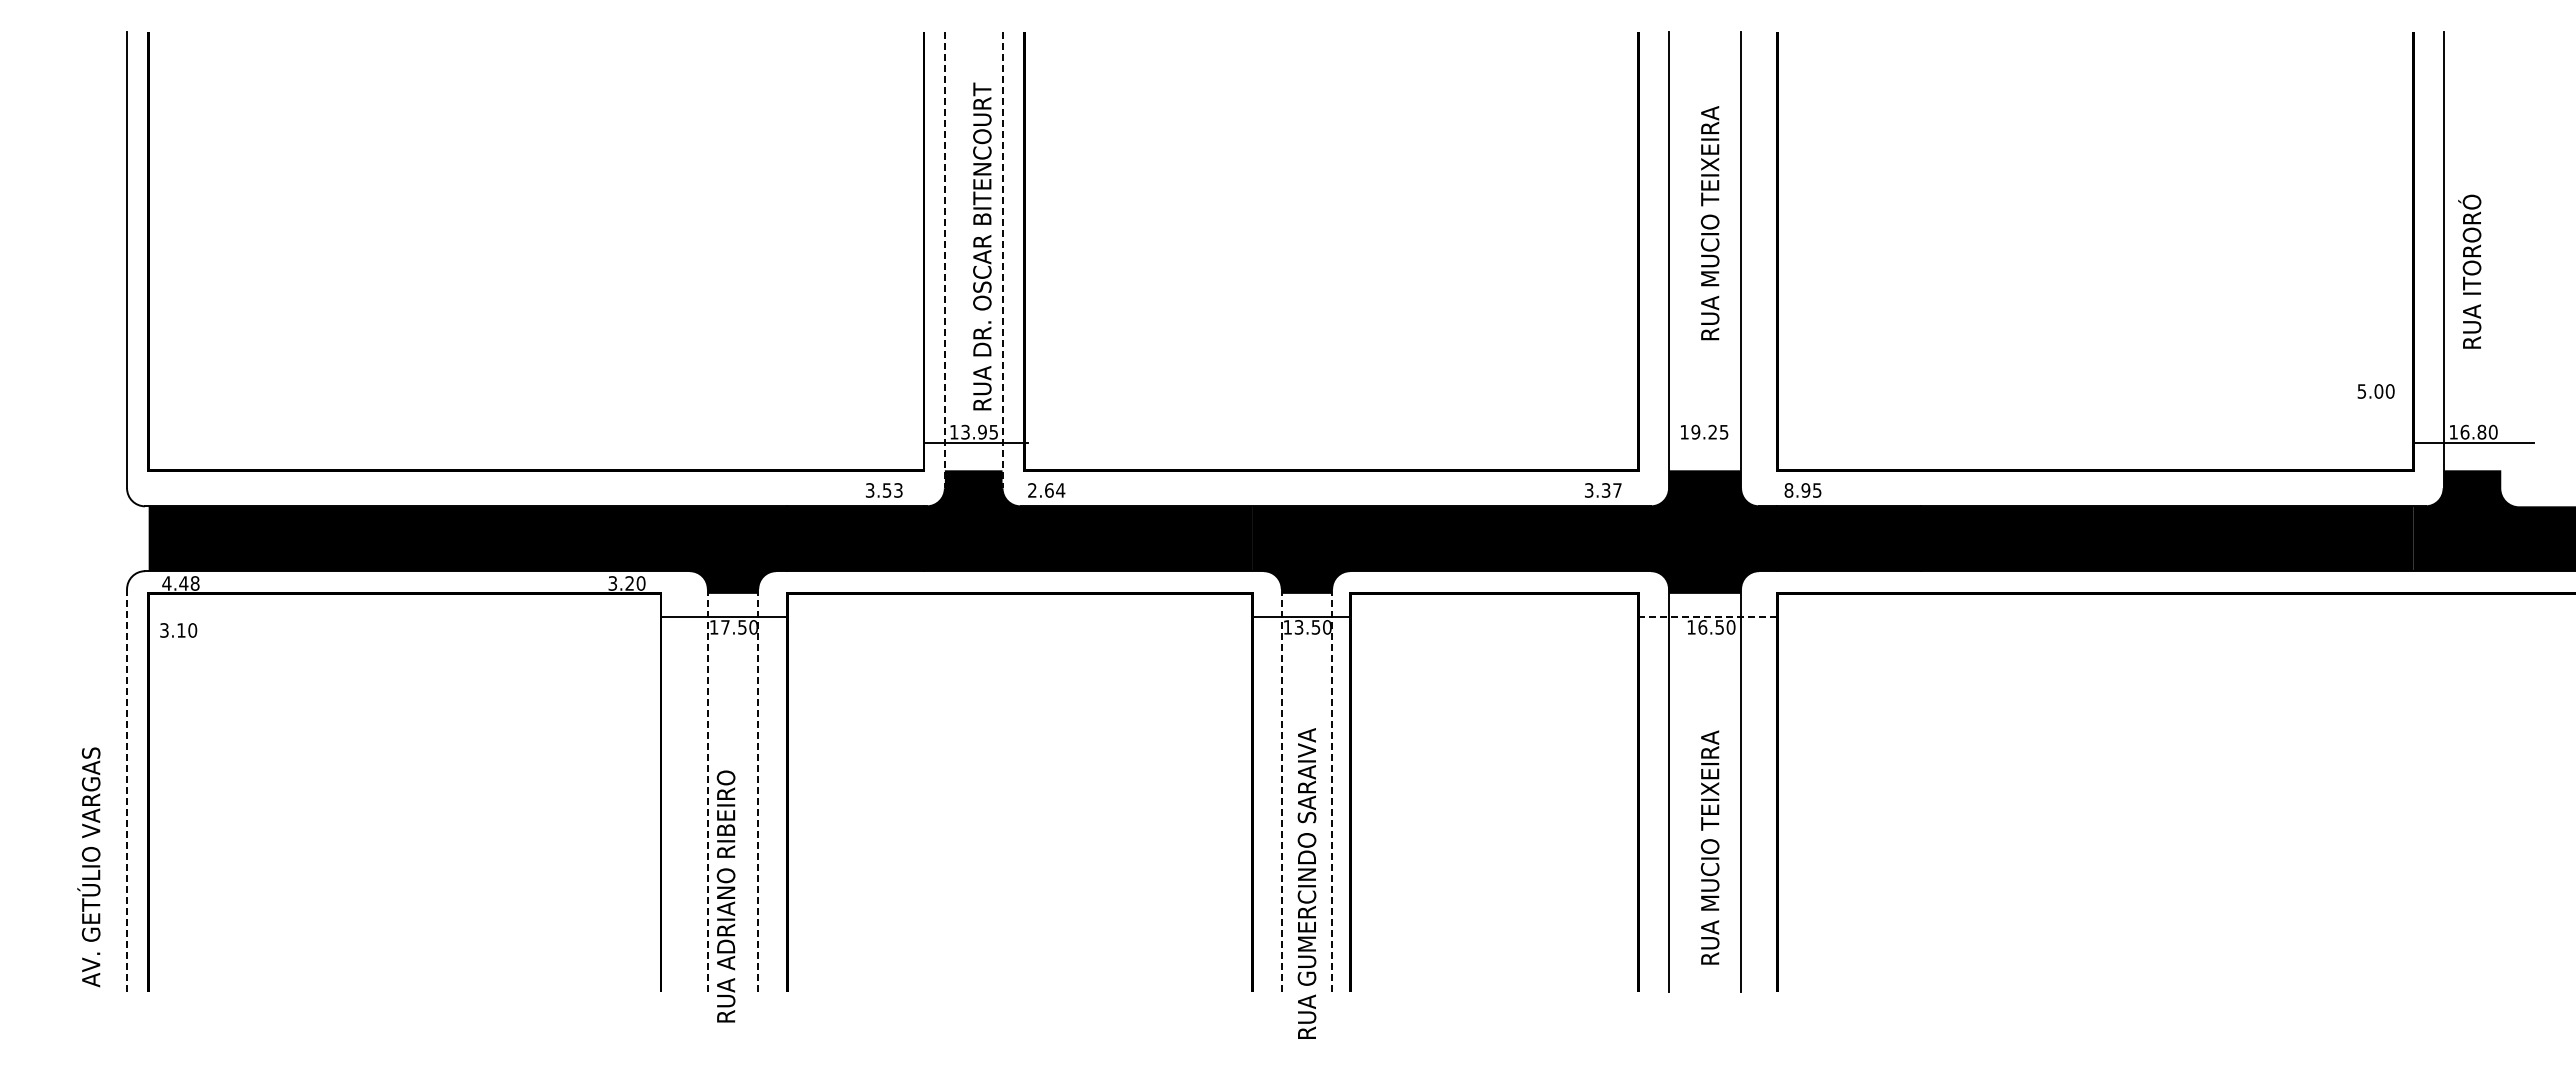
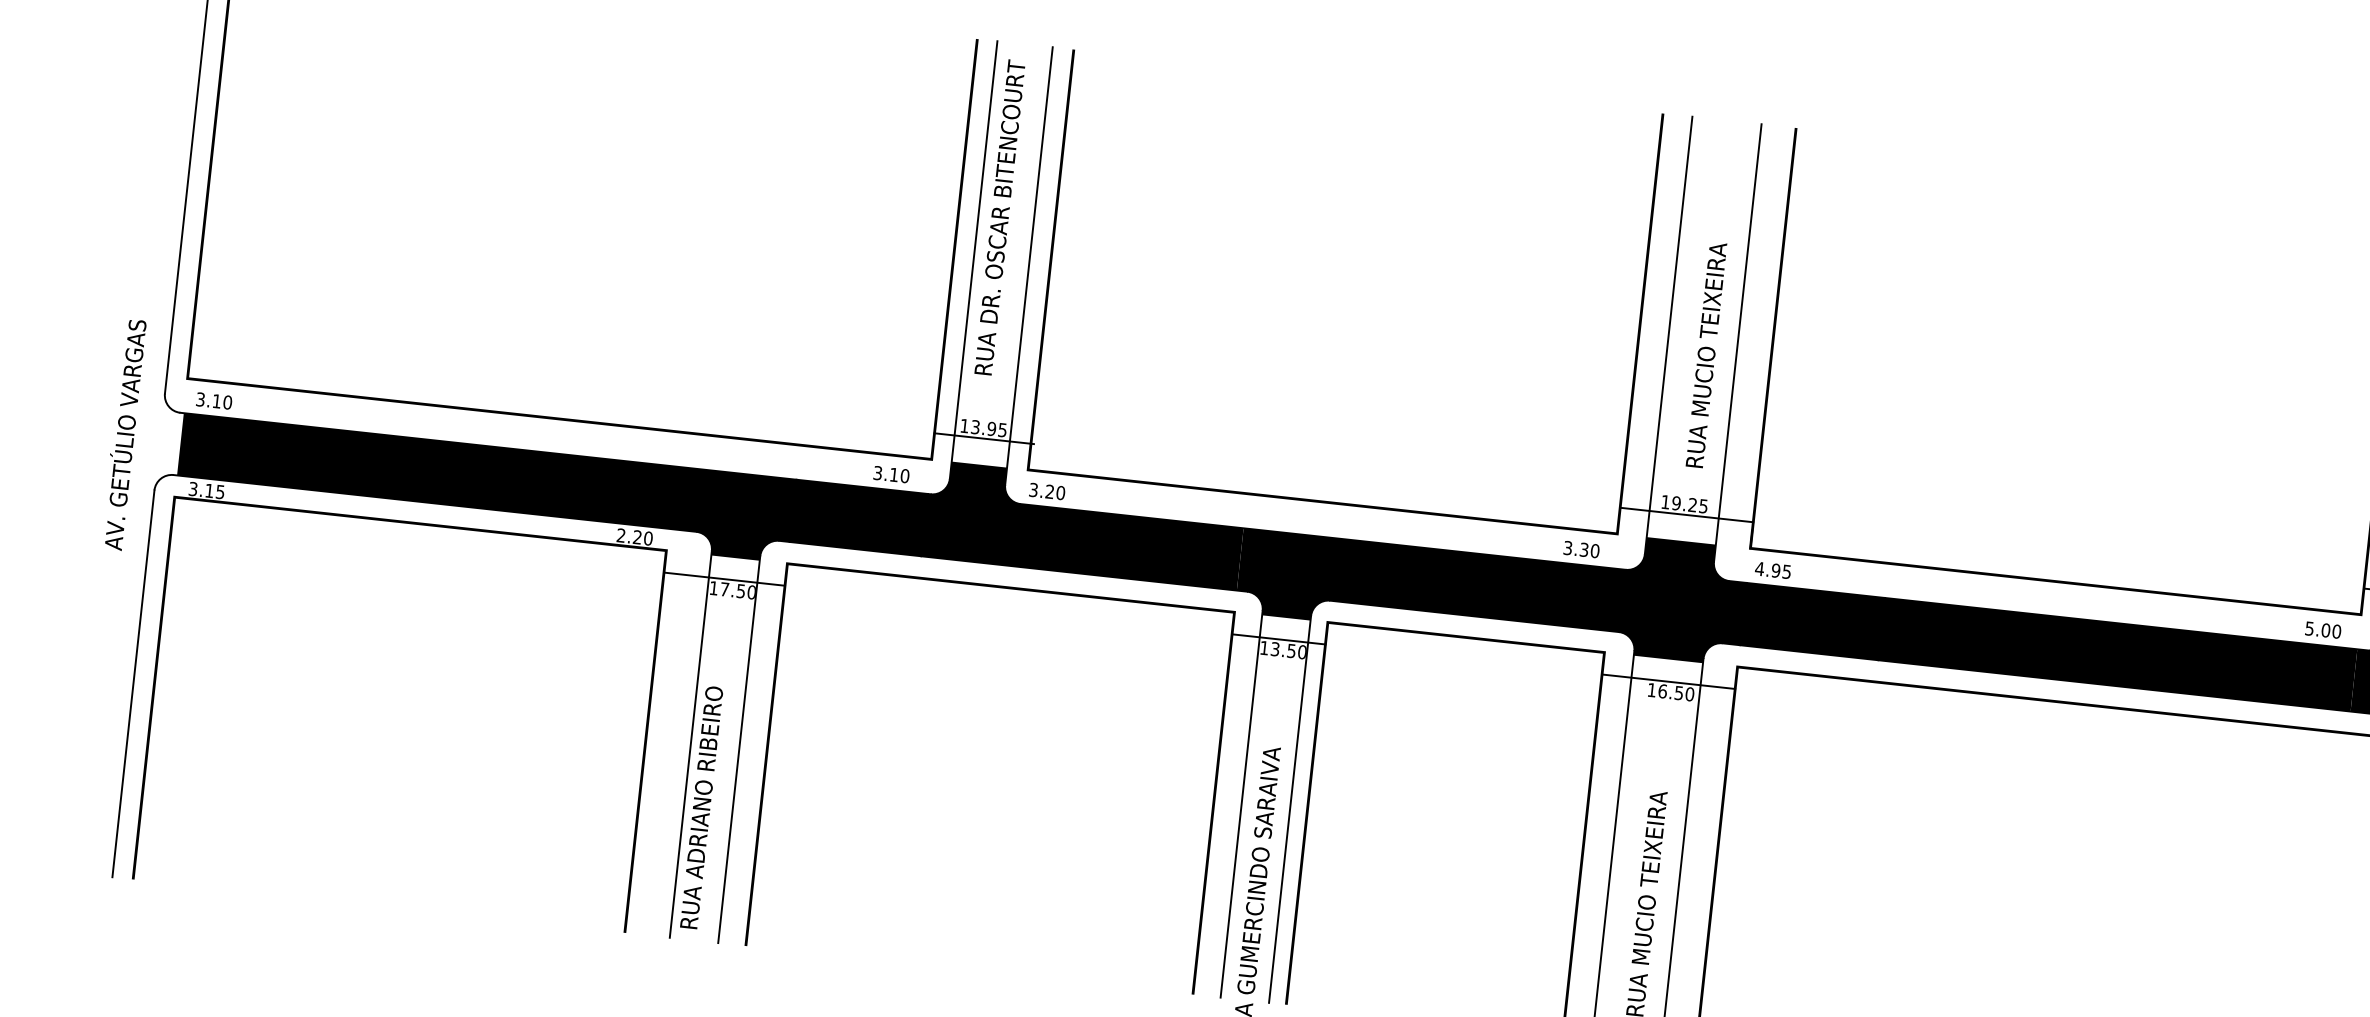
text: (1709, 223) -> (1705, 355), moved
text: (982, 246) -> (1000, 217), moved
line: (944, 260) -> (973, 260), dashed -> solid
line: (1002, 260) -> (1028, 266), dashed -> solid
text: (2375, 391) -> (2322, 630), moved
line: (1707, 443) -> (1686, 515), added
text: (892, 490) -> (899, 475), 3.53 -> 3.10
text: (1046, 490) -> (1047, 491), 2.64 -> 3.20
text: (1617, 490) -> (1595, 551), 3.37 -> 3.30
text: (1788, 490) -> (1759, 568), 8.95 -> 4.95
text: (180, 583) -> (206, 490), 4.48 -> 3.15
text: (612, 583) -> (620, 535), 3.20 -> 2.20
line: (1707, 616) -> (1668, 681), dashed -> solid
text: (178, 630) -> (214, 401), moved
line: (127, 791) -> (133, 684), dashed -> solid
line: (707, 791) -> (690, 745), dashed -> solid
line: (758, 791) -> (739, 750), dashed -> solid
line: (1281, 791) -> (1241, 804), dashed -> solid
line: (1332, 791) -> (1290, 810), dashed -> solid
text: (88, 867) -> (123, 434), moved
text: (725, 896) -> (701, 807), moved

